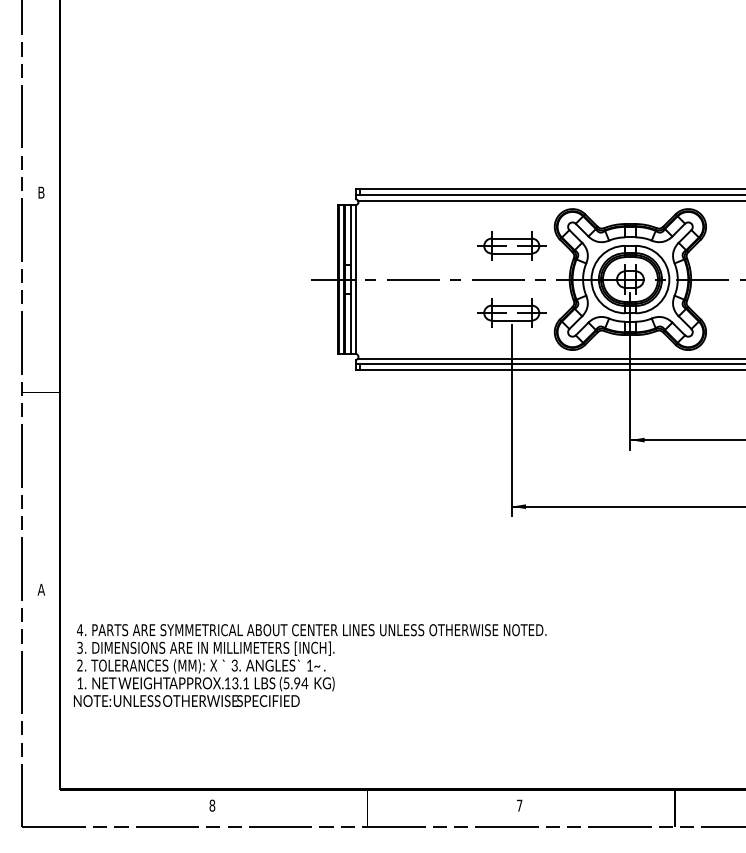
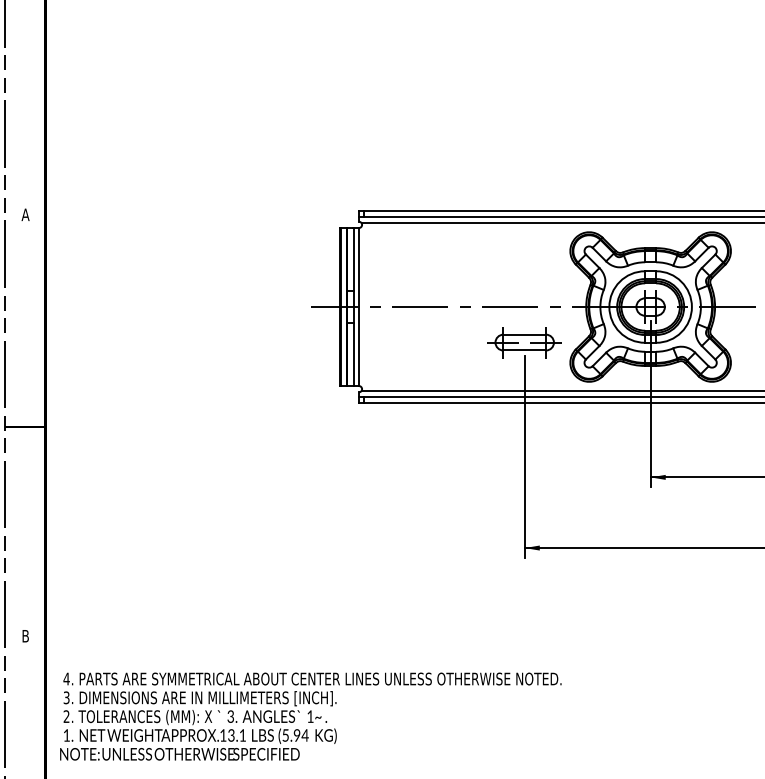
text: (41, 192) -> (25, 214), B -> A
part: (511, 245) -> (524, 270), removed
text: (41, 589) -> (25, 635), A -> B

